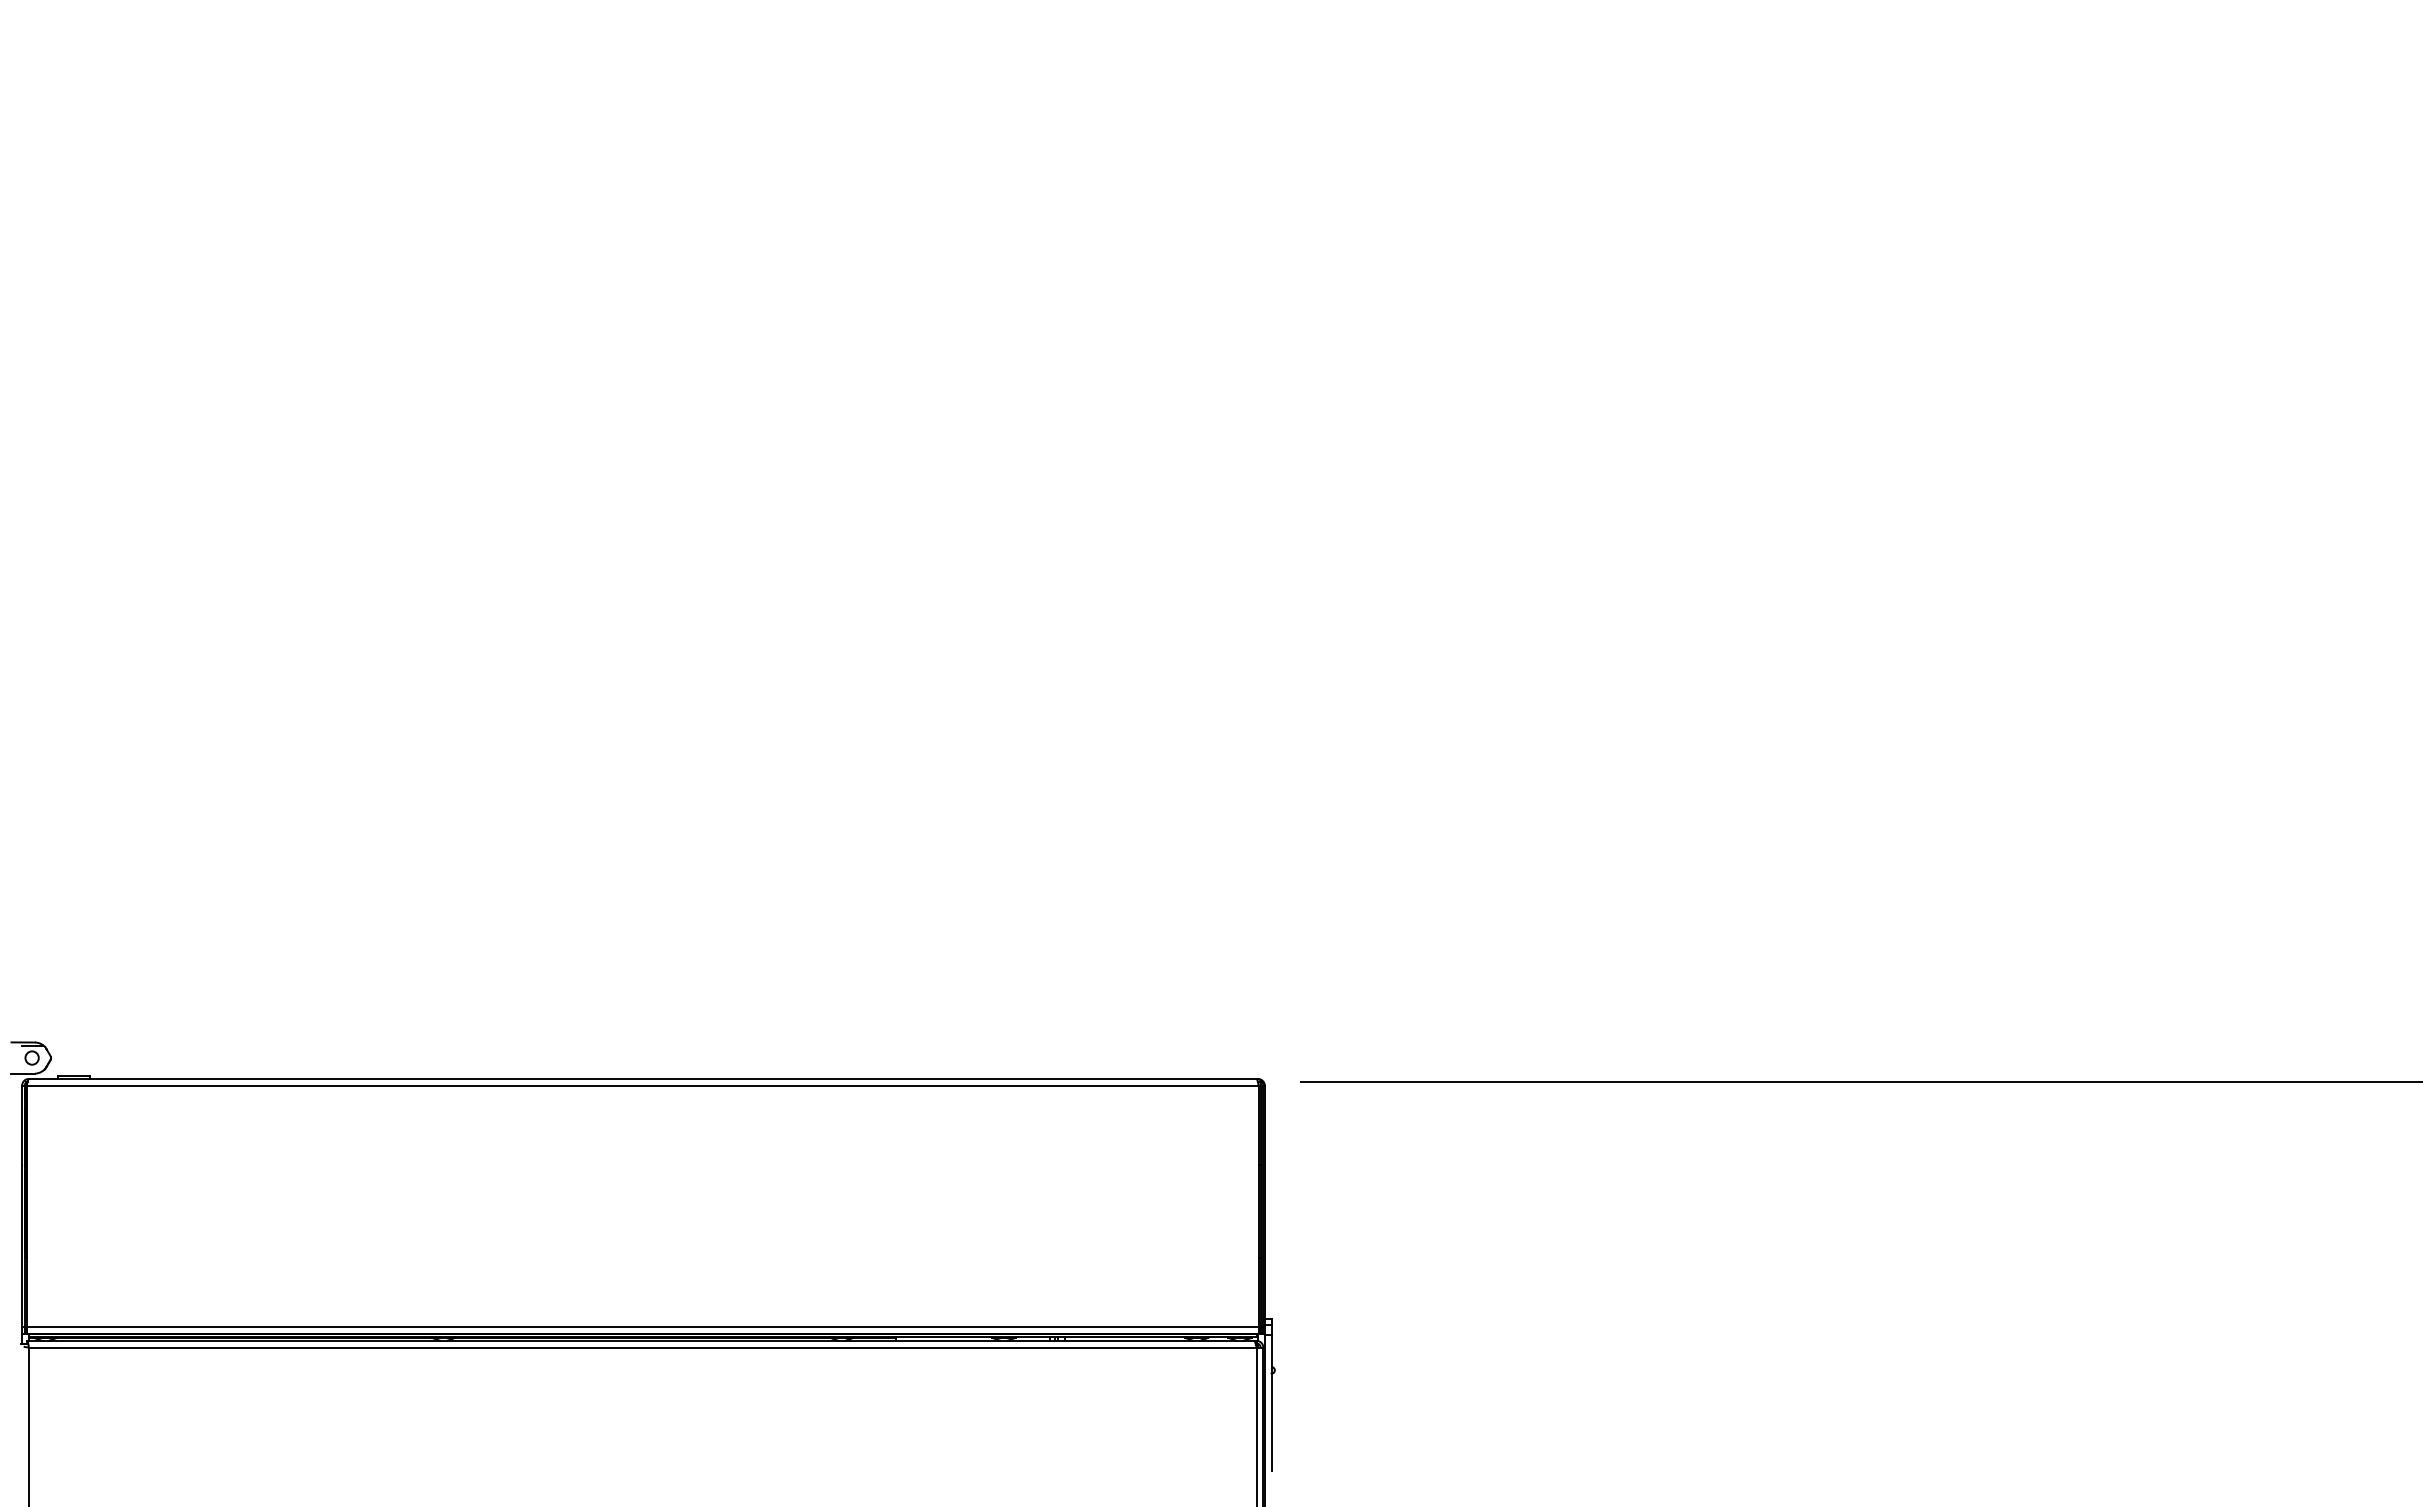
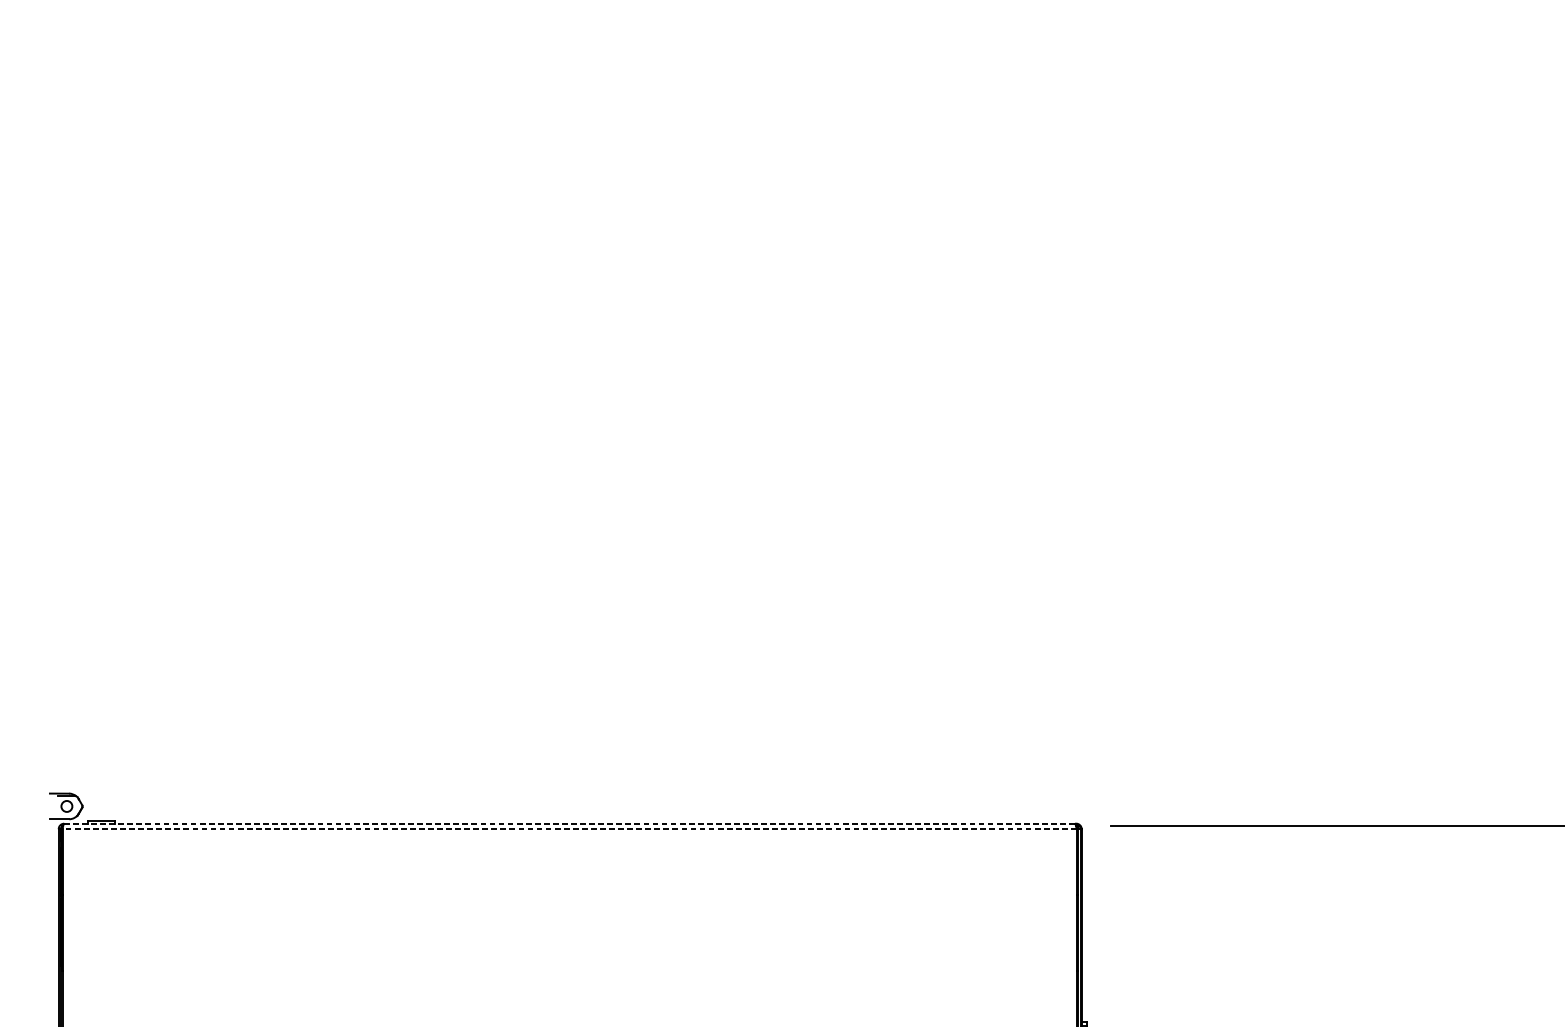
line: (642, 1078) -> (569, 823), solid -> dashed
line: (642, 1085) -> (569, 829), solid -> dashed

